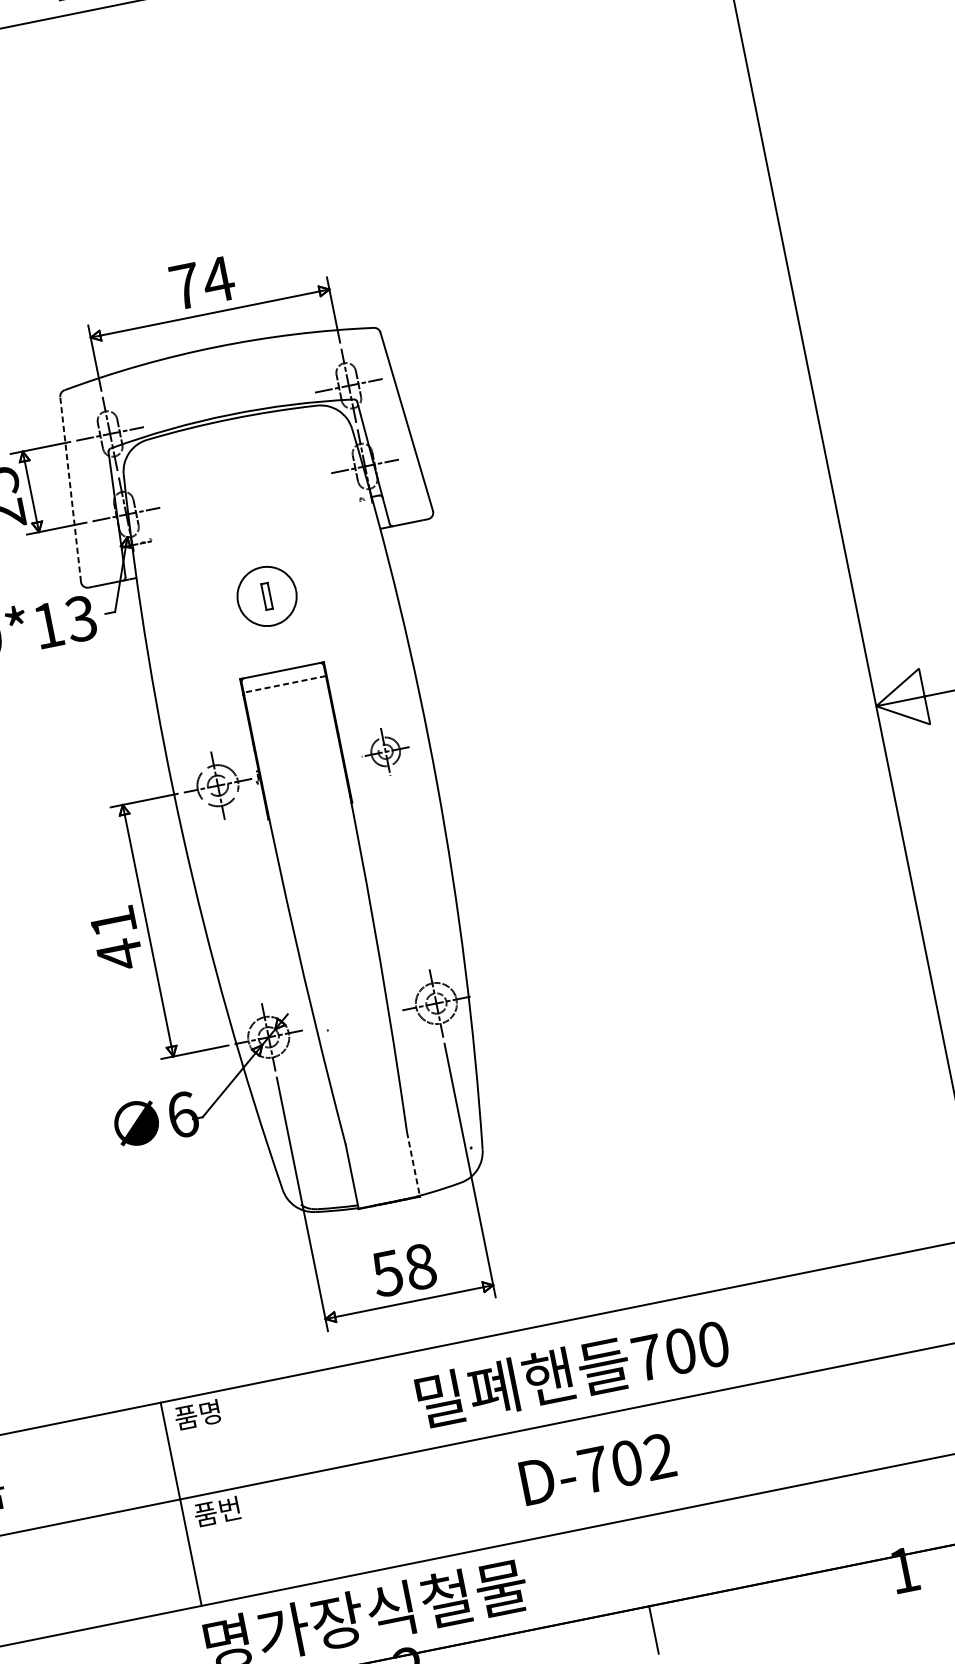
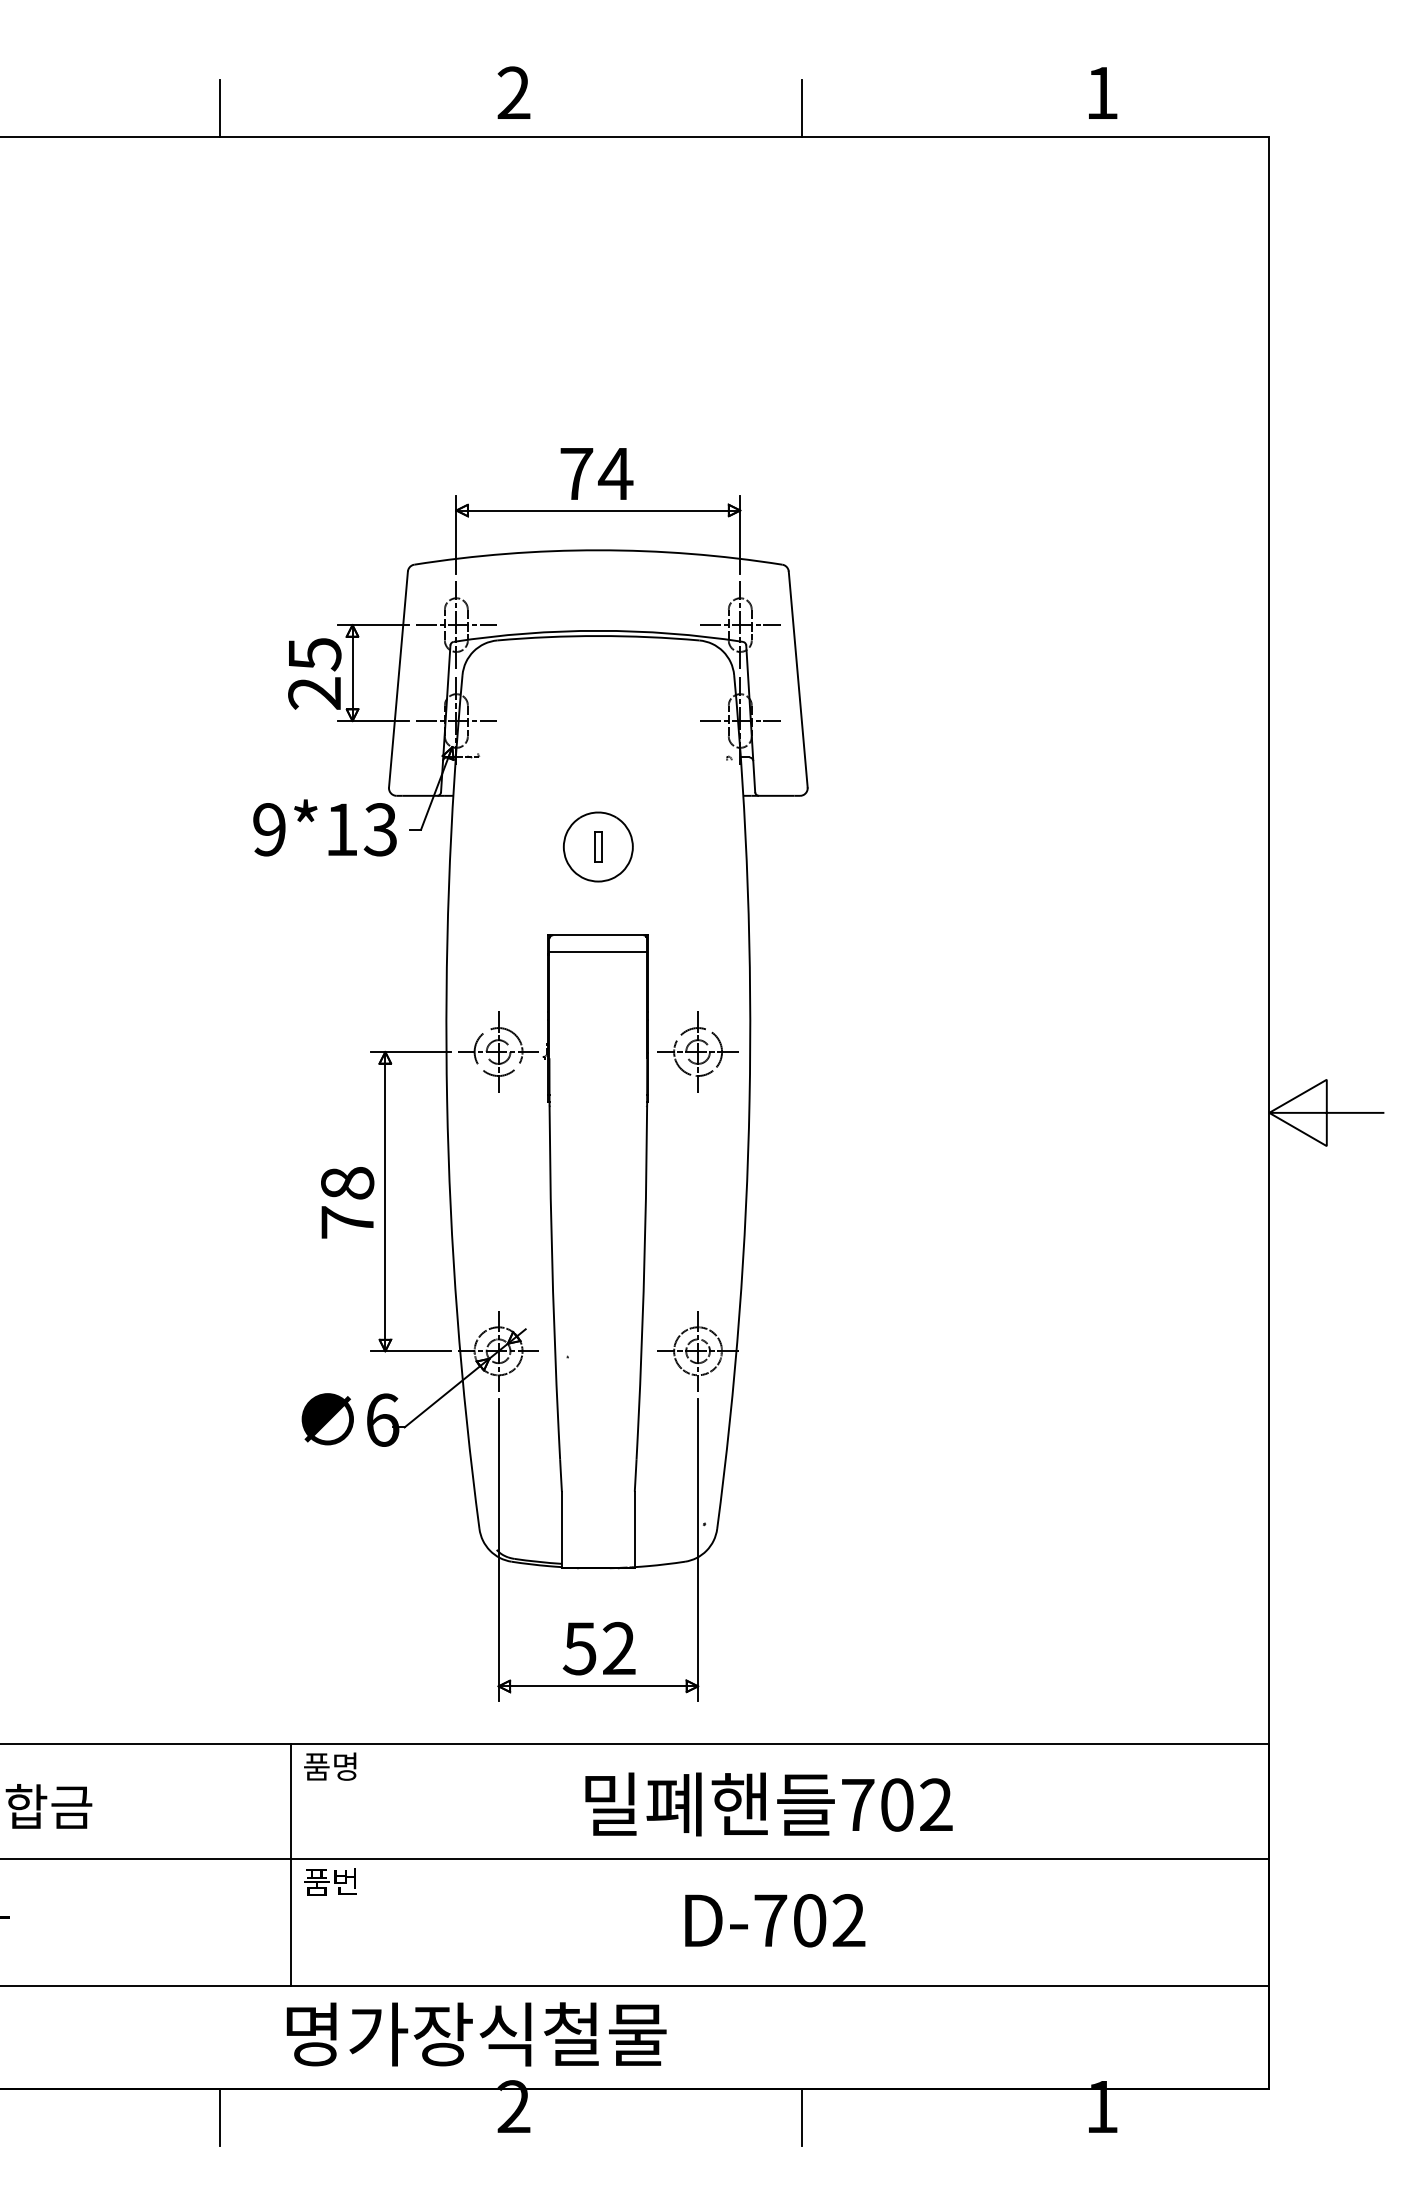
line: (70, 489) -> (398, 679), dashed -> solid
line: (284, 684) -> (598, 951), dashed -> solid
part: (385, 751) -> (697, 1051), size x1.43
text: (116, 938) -> (347, 1203), 41 -> 78
line: (413, 1164) -> (634, 1530), dashed -> solid
text: (420, 1266) -> (619, 1648), 58 -> 52
text: (713, 1344) -> (936, 1804), 700 -> 702

